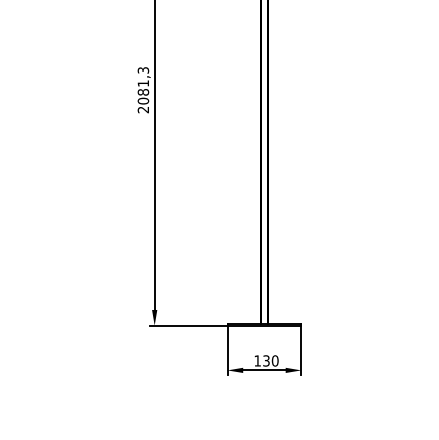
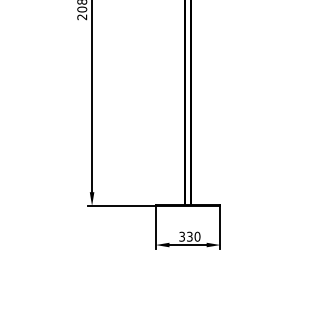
text: (257, 360) -> (182, 236), 130 -> 330

